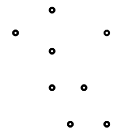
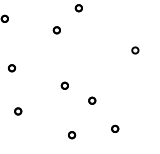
part: (15, 64) -> (18, 110), added
part: (70, 64) -> (92, 100), added

